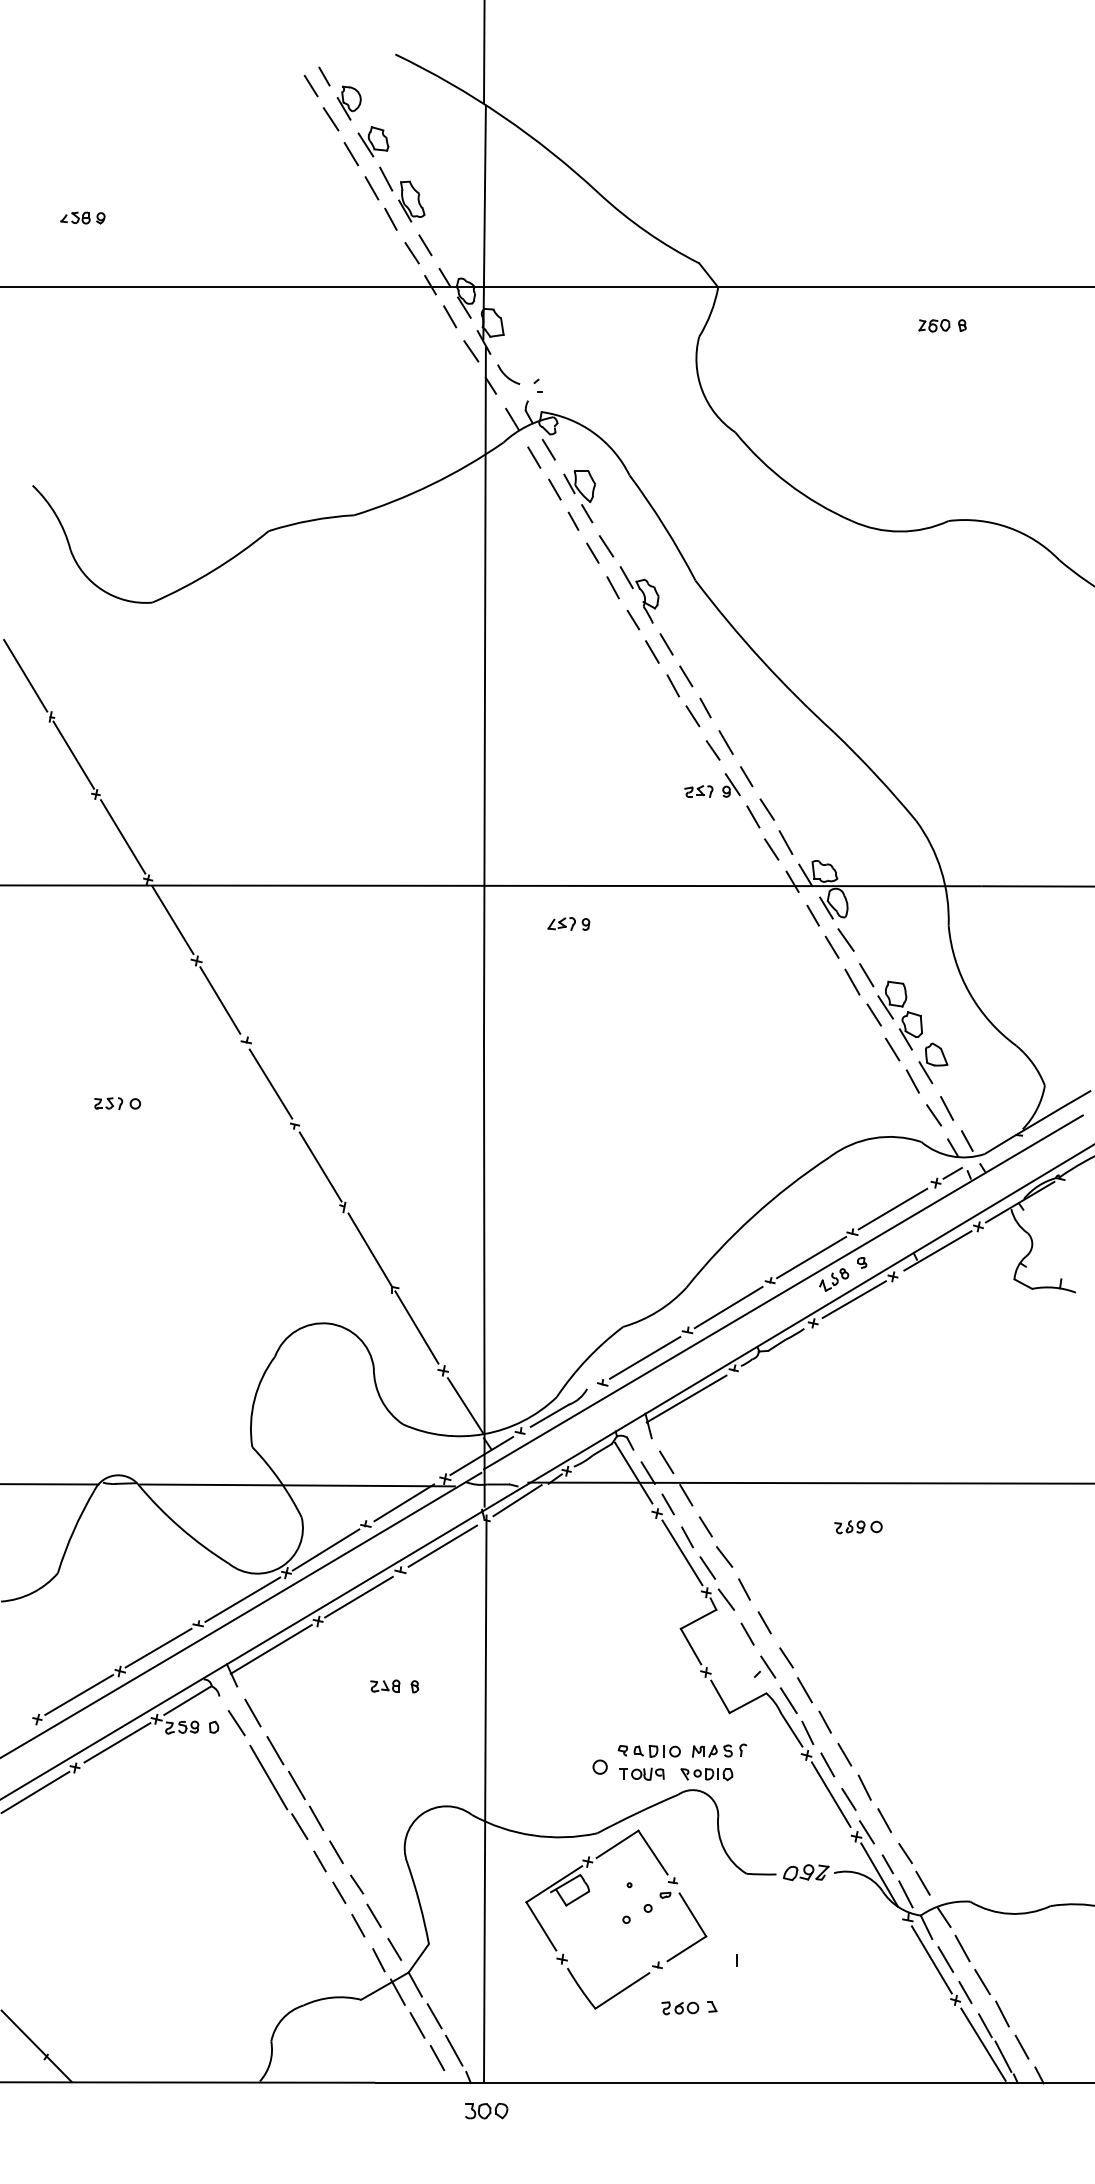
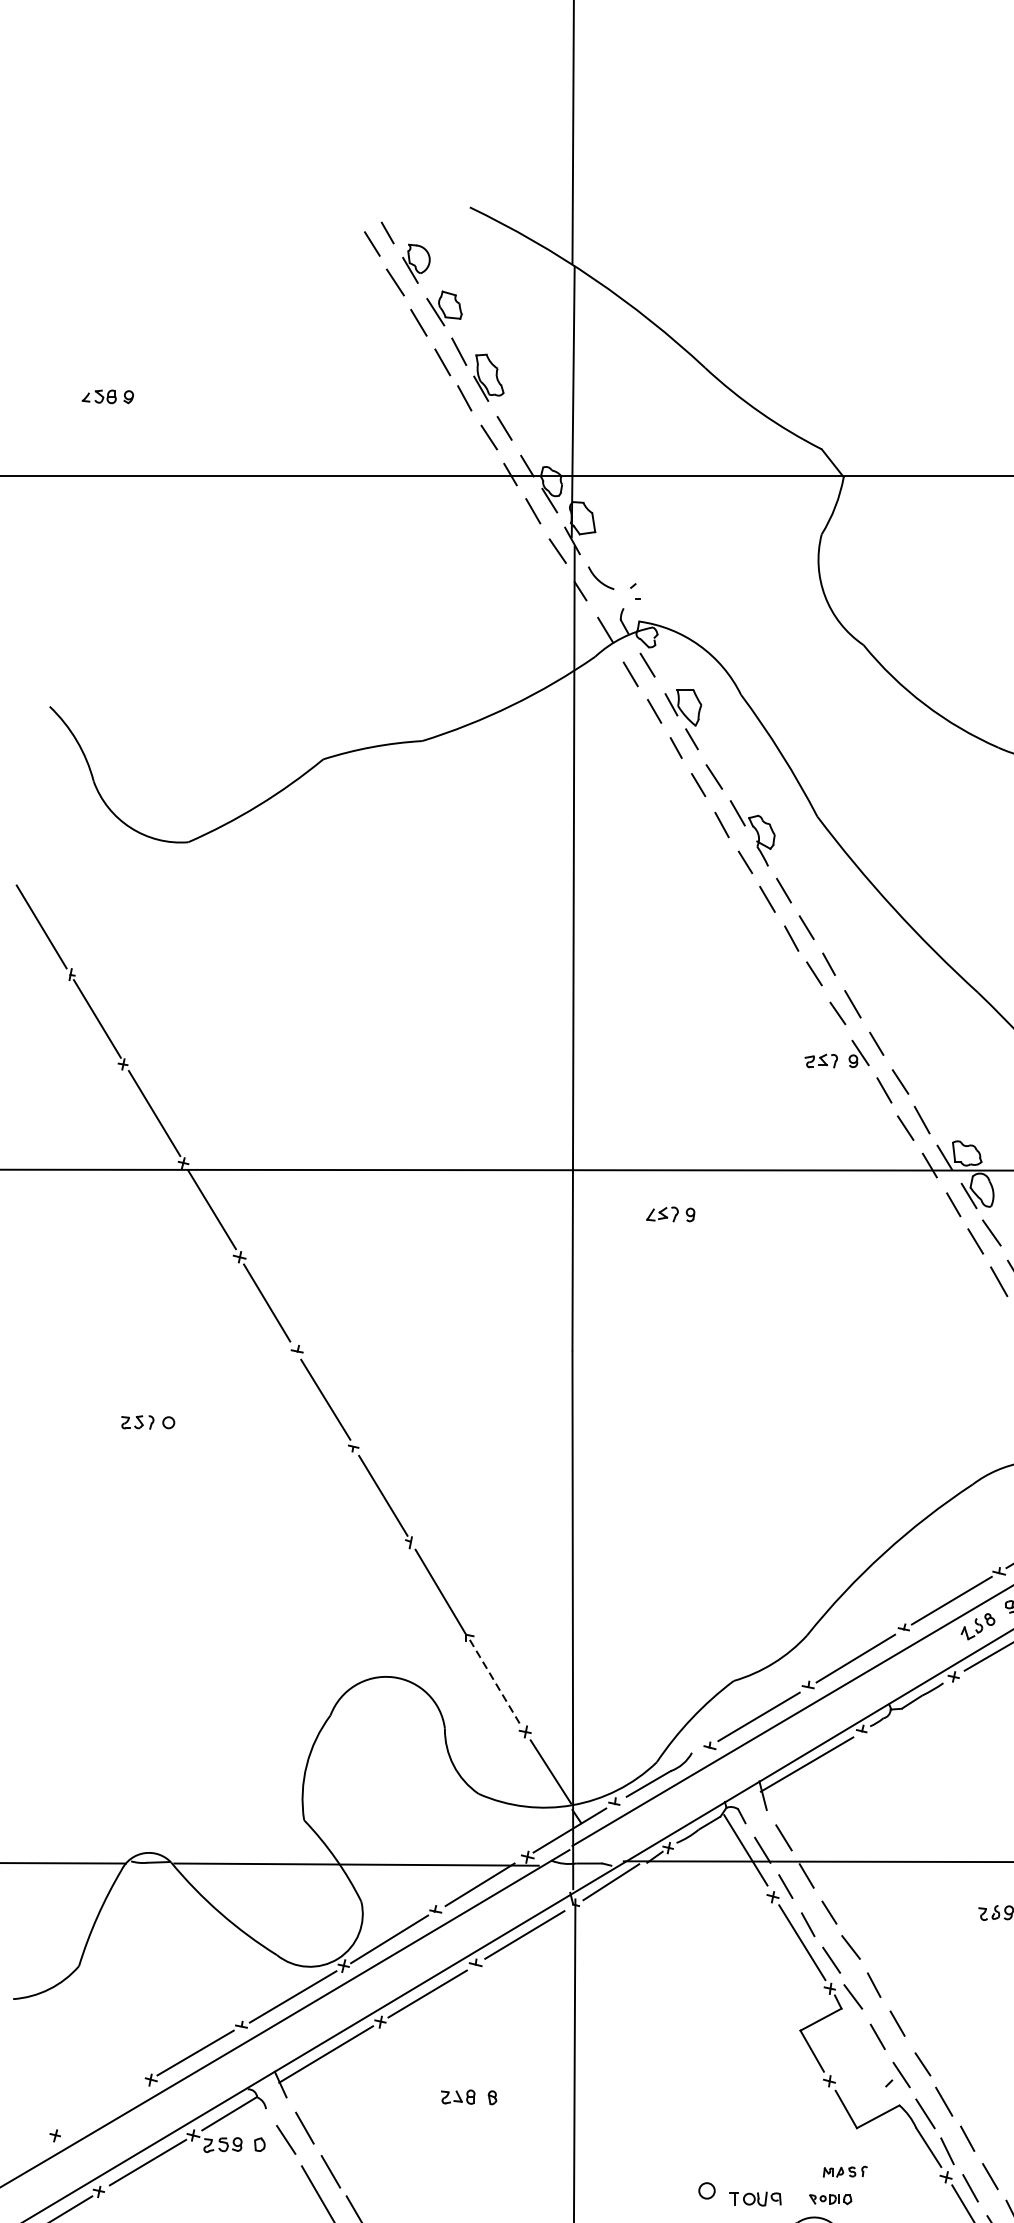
line: (417, 1327) -> (495, 1681), solid -> dashed
line: (79, 1694) -> (104, 2106), removed
part: (719, 1750) -> (845, 2171), size x0.7
part: (648, 1751) -> (762, 2172), removed
part: (706, 1774) -> (830, 2199), size x0.7

